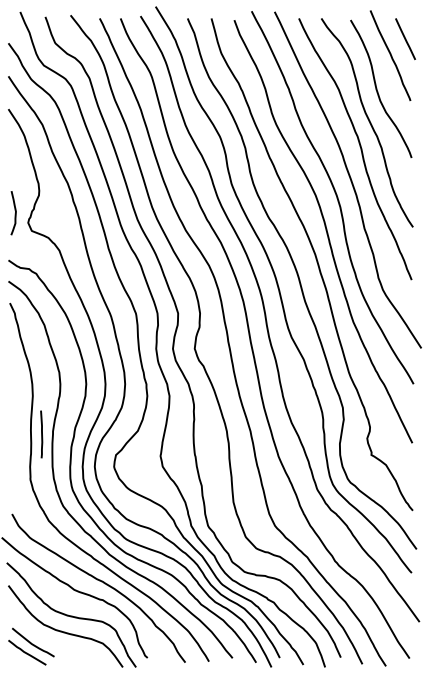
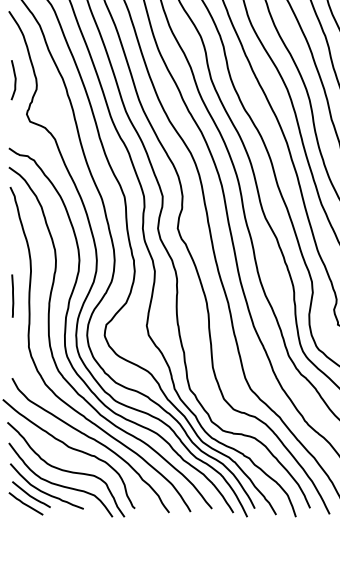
curve: (14, 213) -> (14, 80), moved
curve: (41, 434) -> (12, 296), moved
curve: (48, 639) -> (45, 491), added

